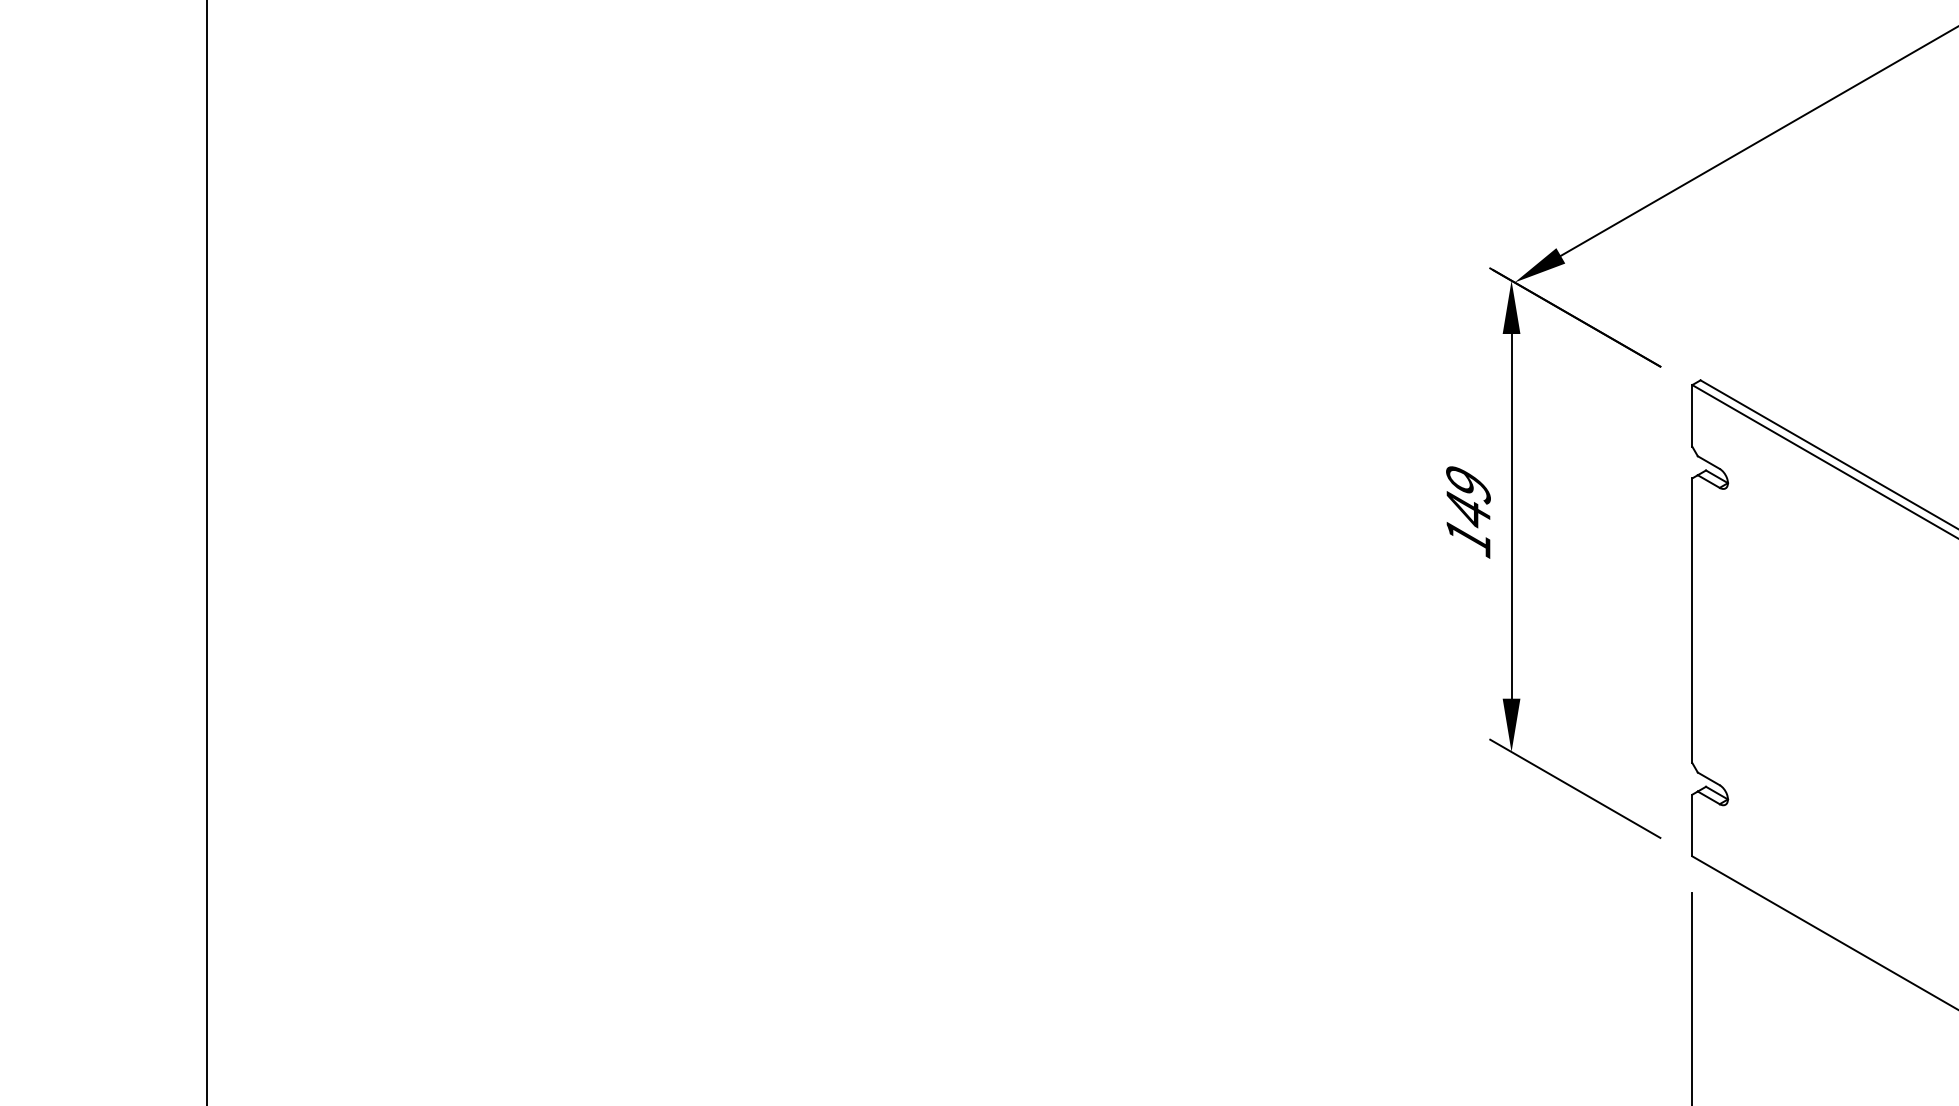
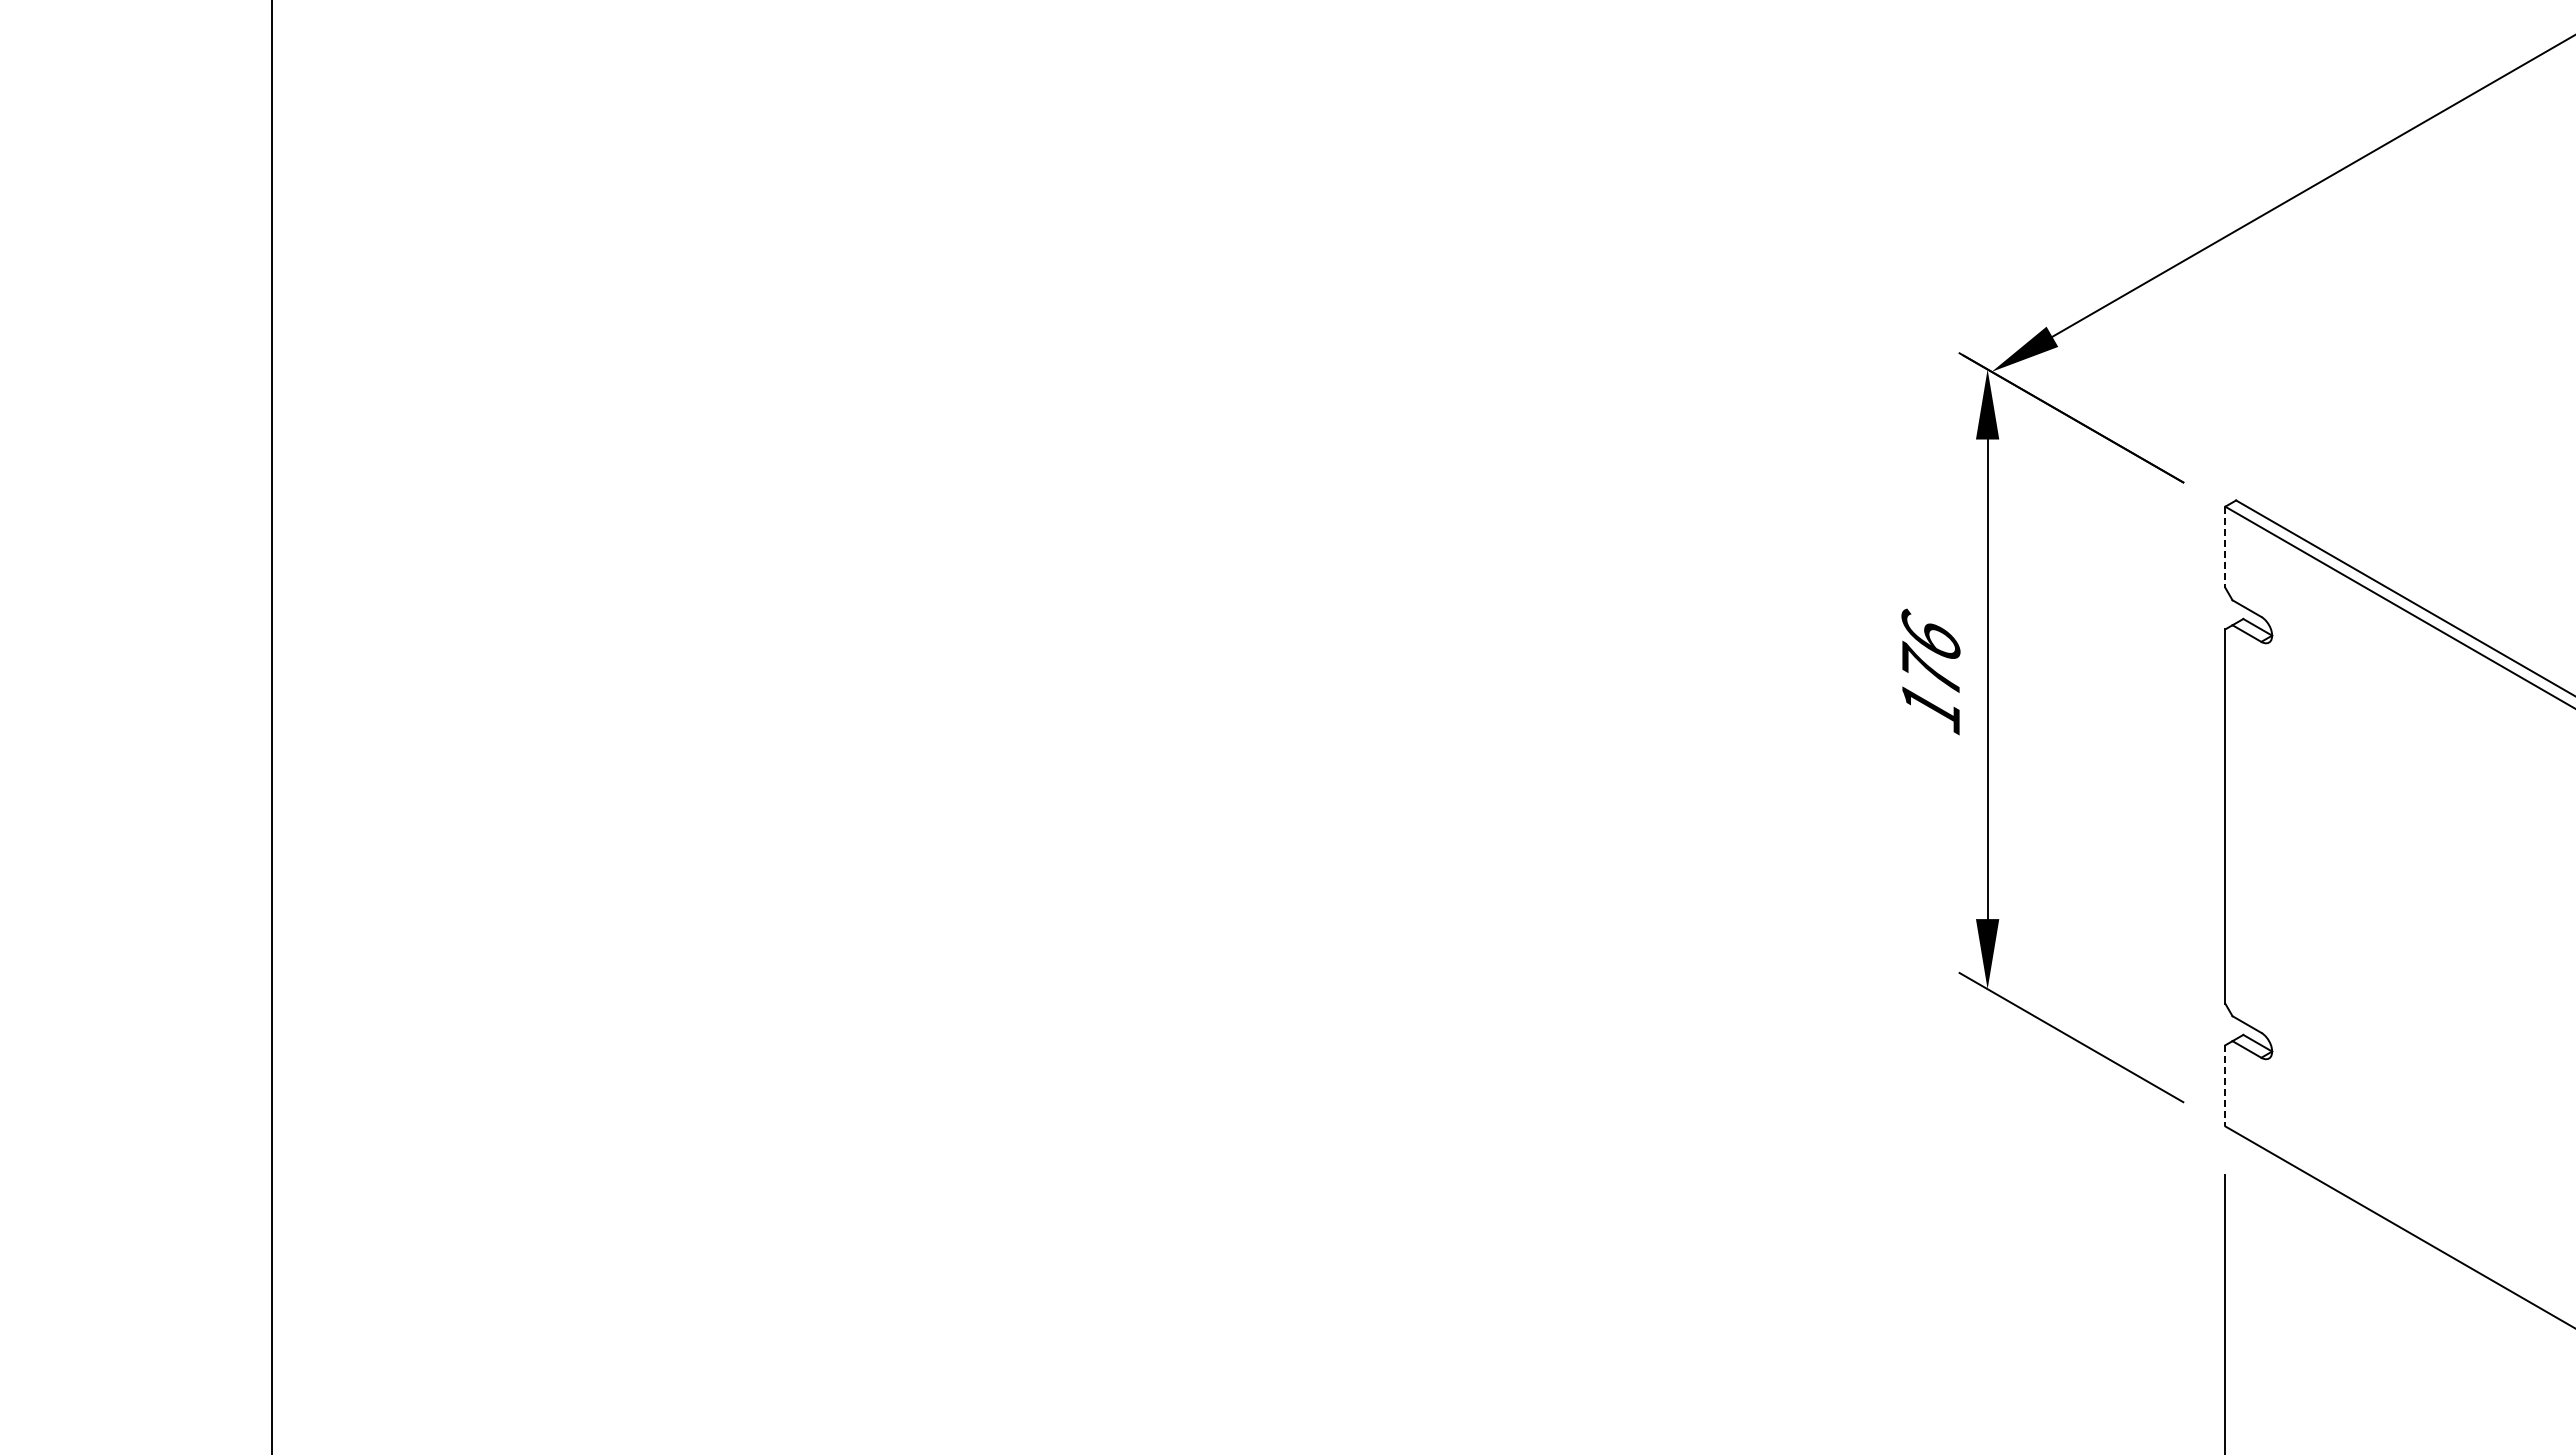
line: (1692, 416) -> (2225, 547), solid -> dashed
text: (1468, 495) -> (1930, 651), 149 -> 176
line: (1692, 825) -> (2225, 1085), solid -> dashed

